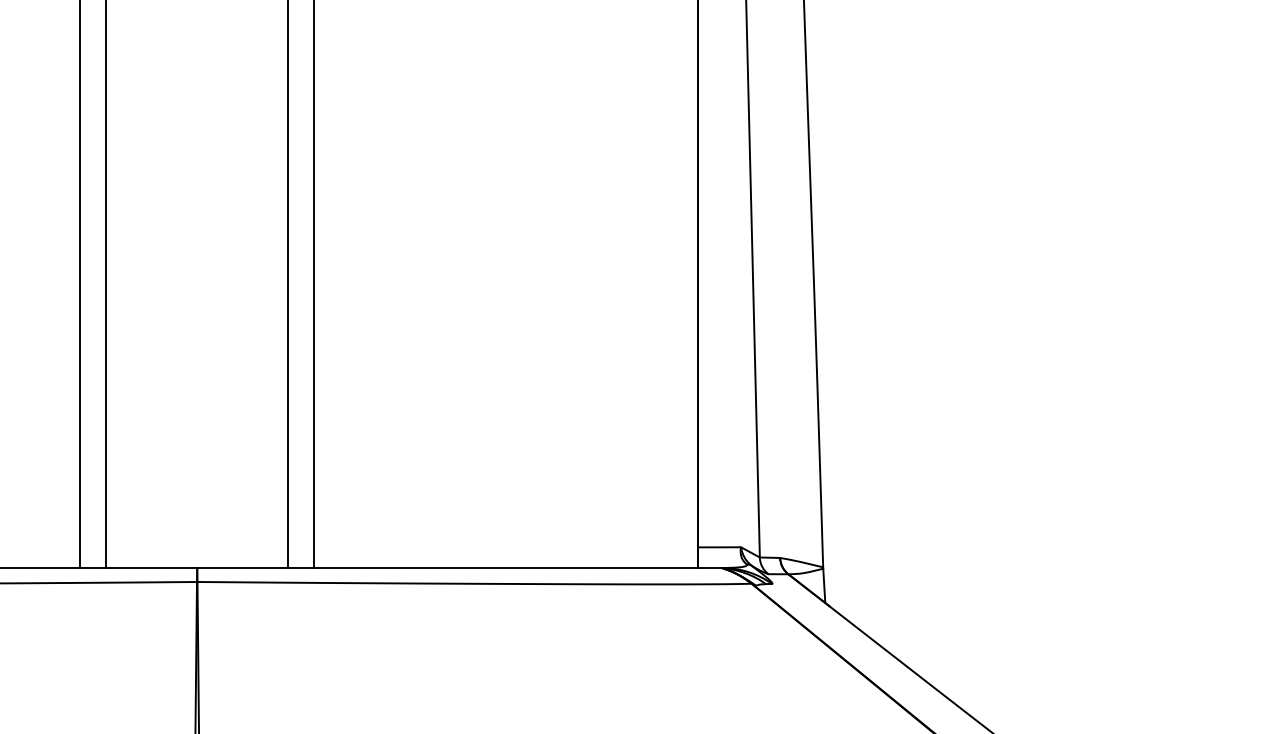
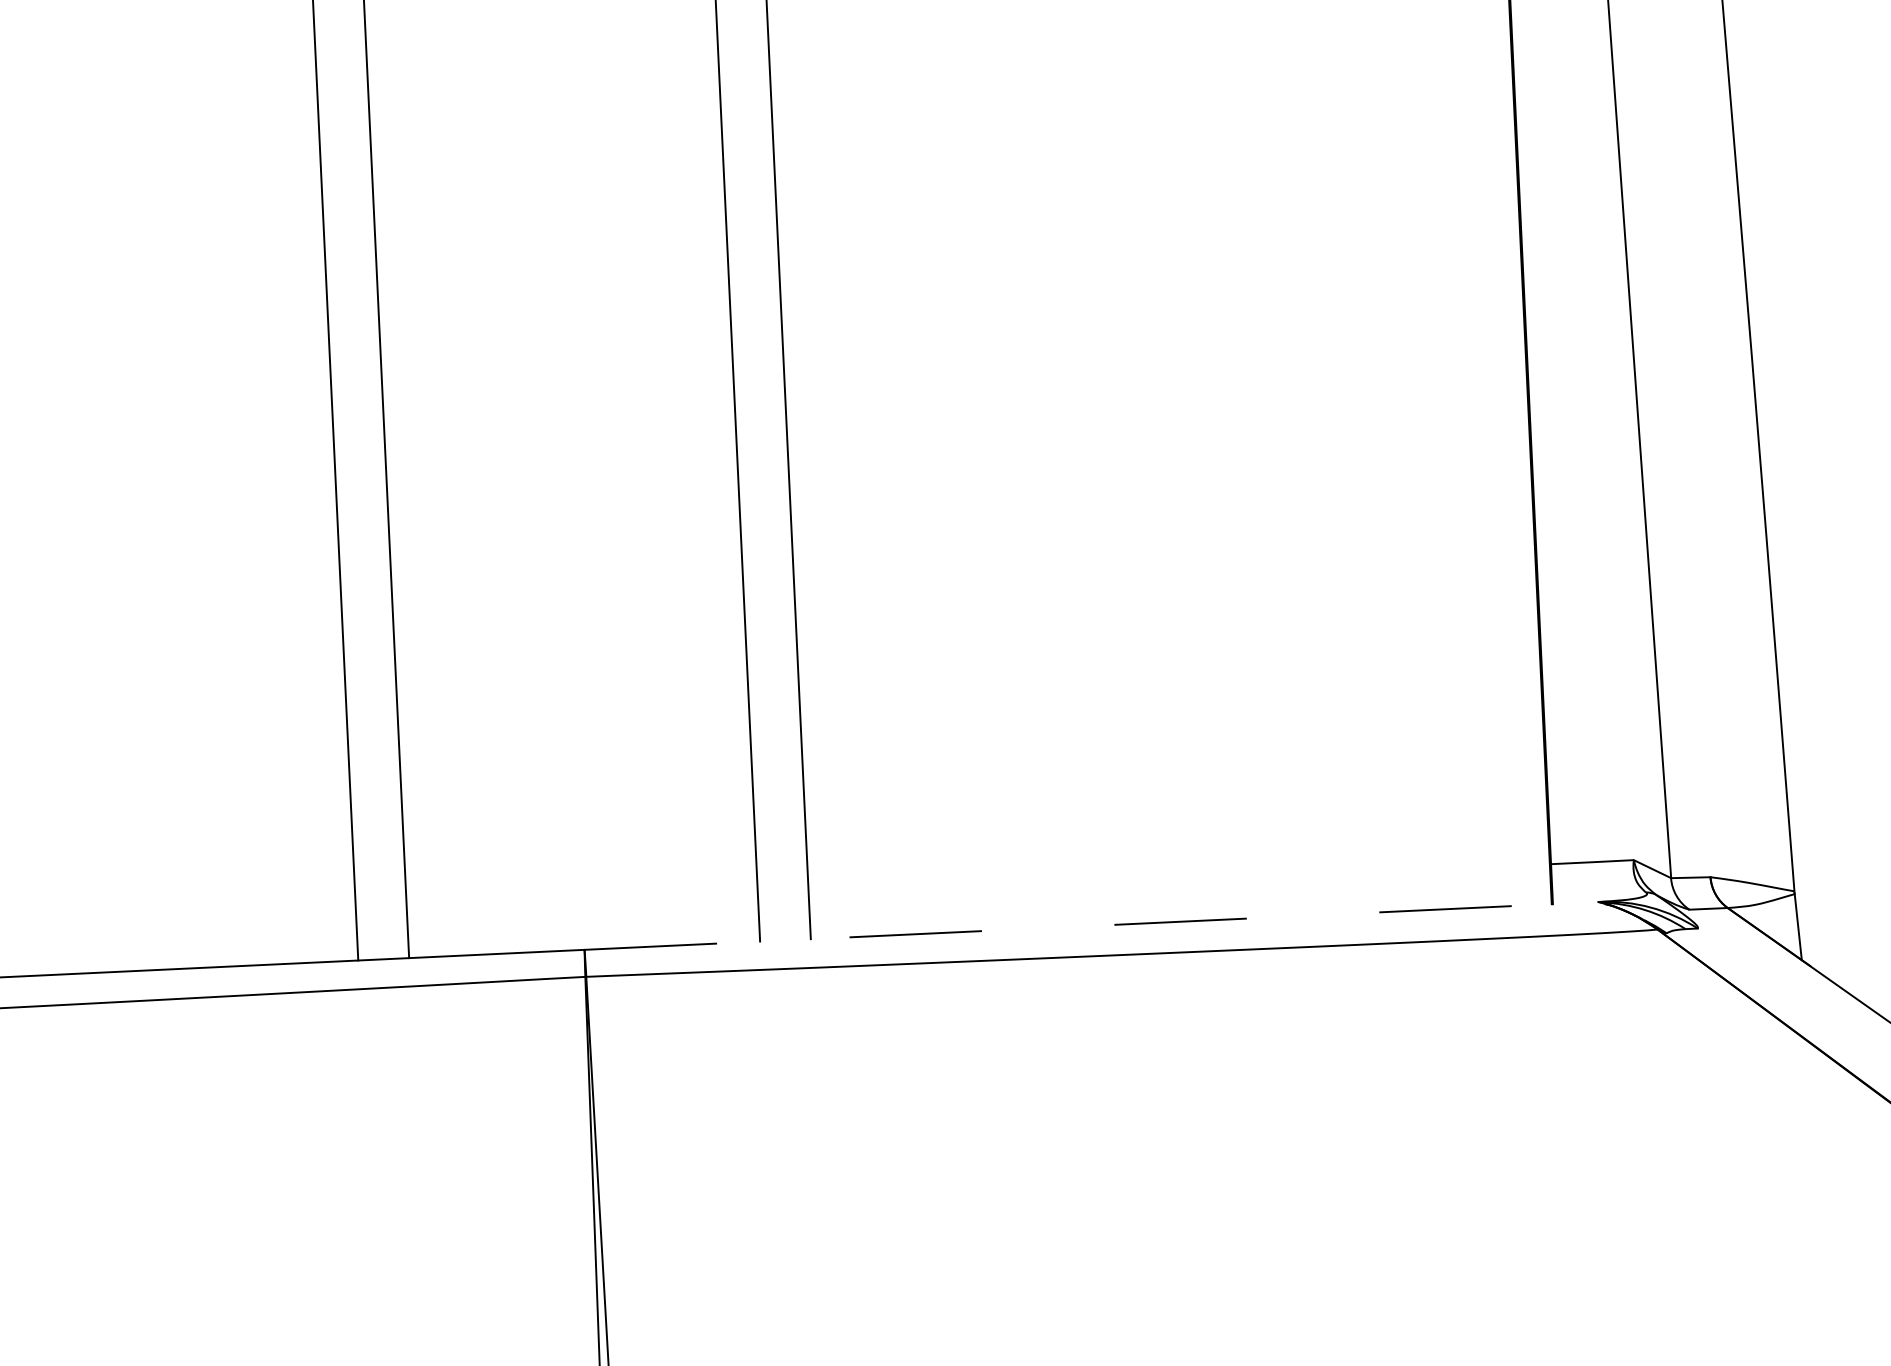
line: (459, 568) -> (1091, 926), solid -> dashed

